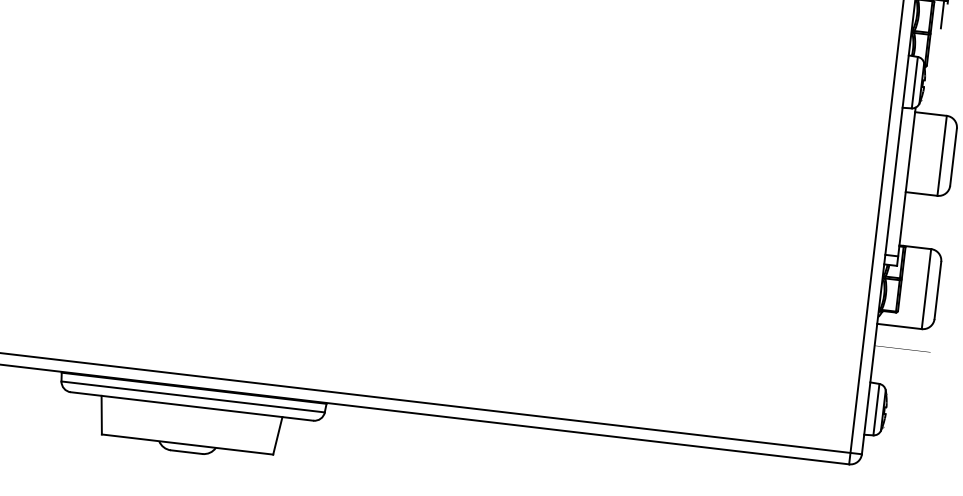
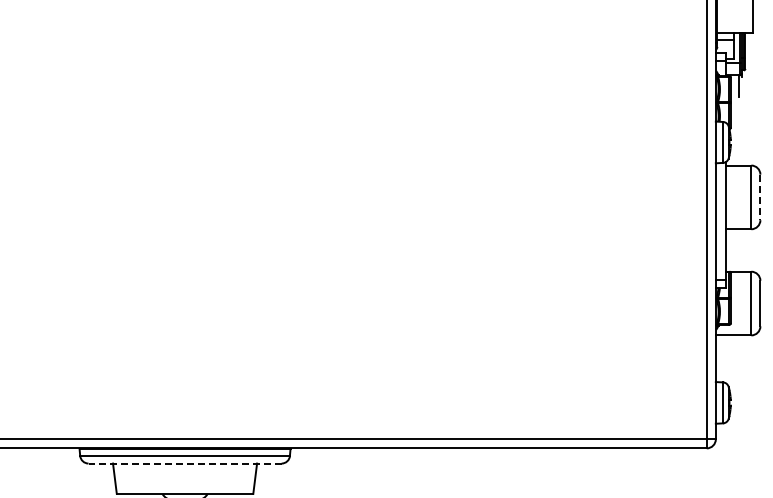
line: (953, 157) -> (760, 197), solid -> dashed
line: (192, 406) -> (185, 463), solid -> dashed

